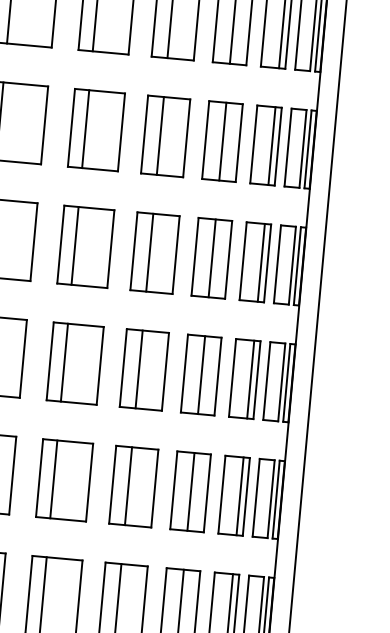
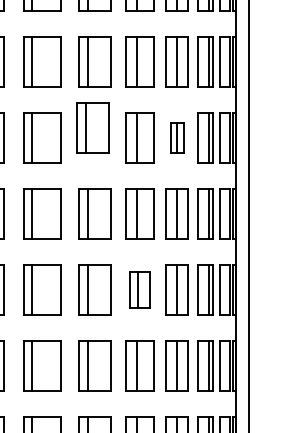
part: (95, 129) -> (92, 127), moved
part: (221, 140) -> (176, 137), size x0.6
part: (143, 368) -> (139, 289), size x0.7

